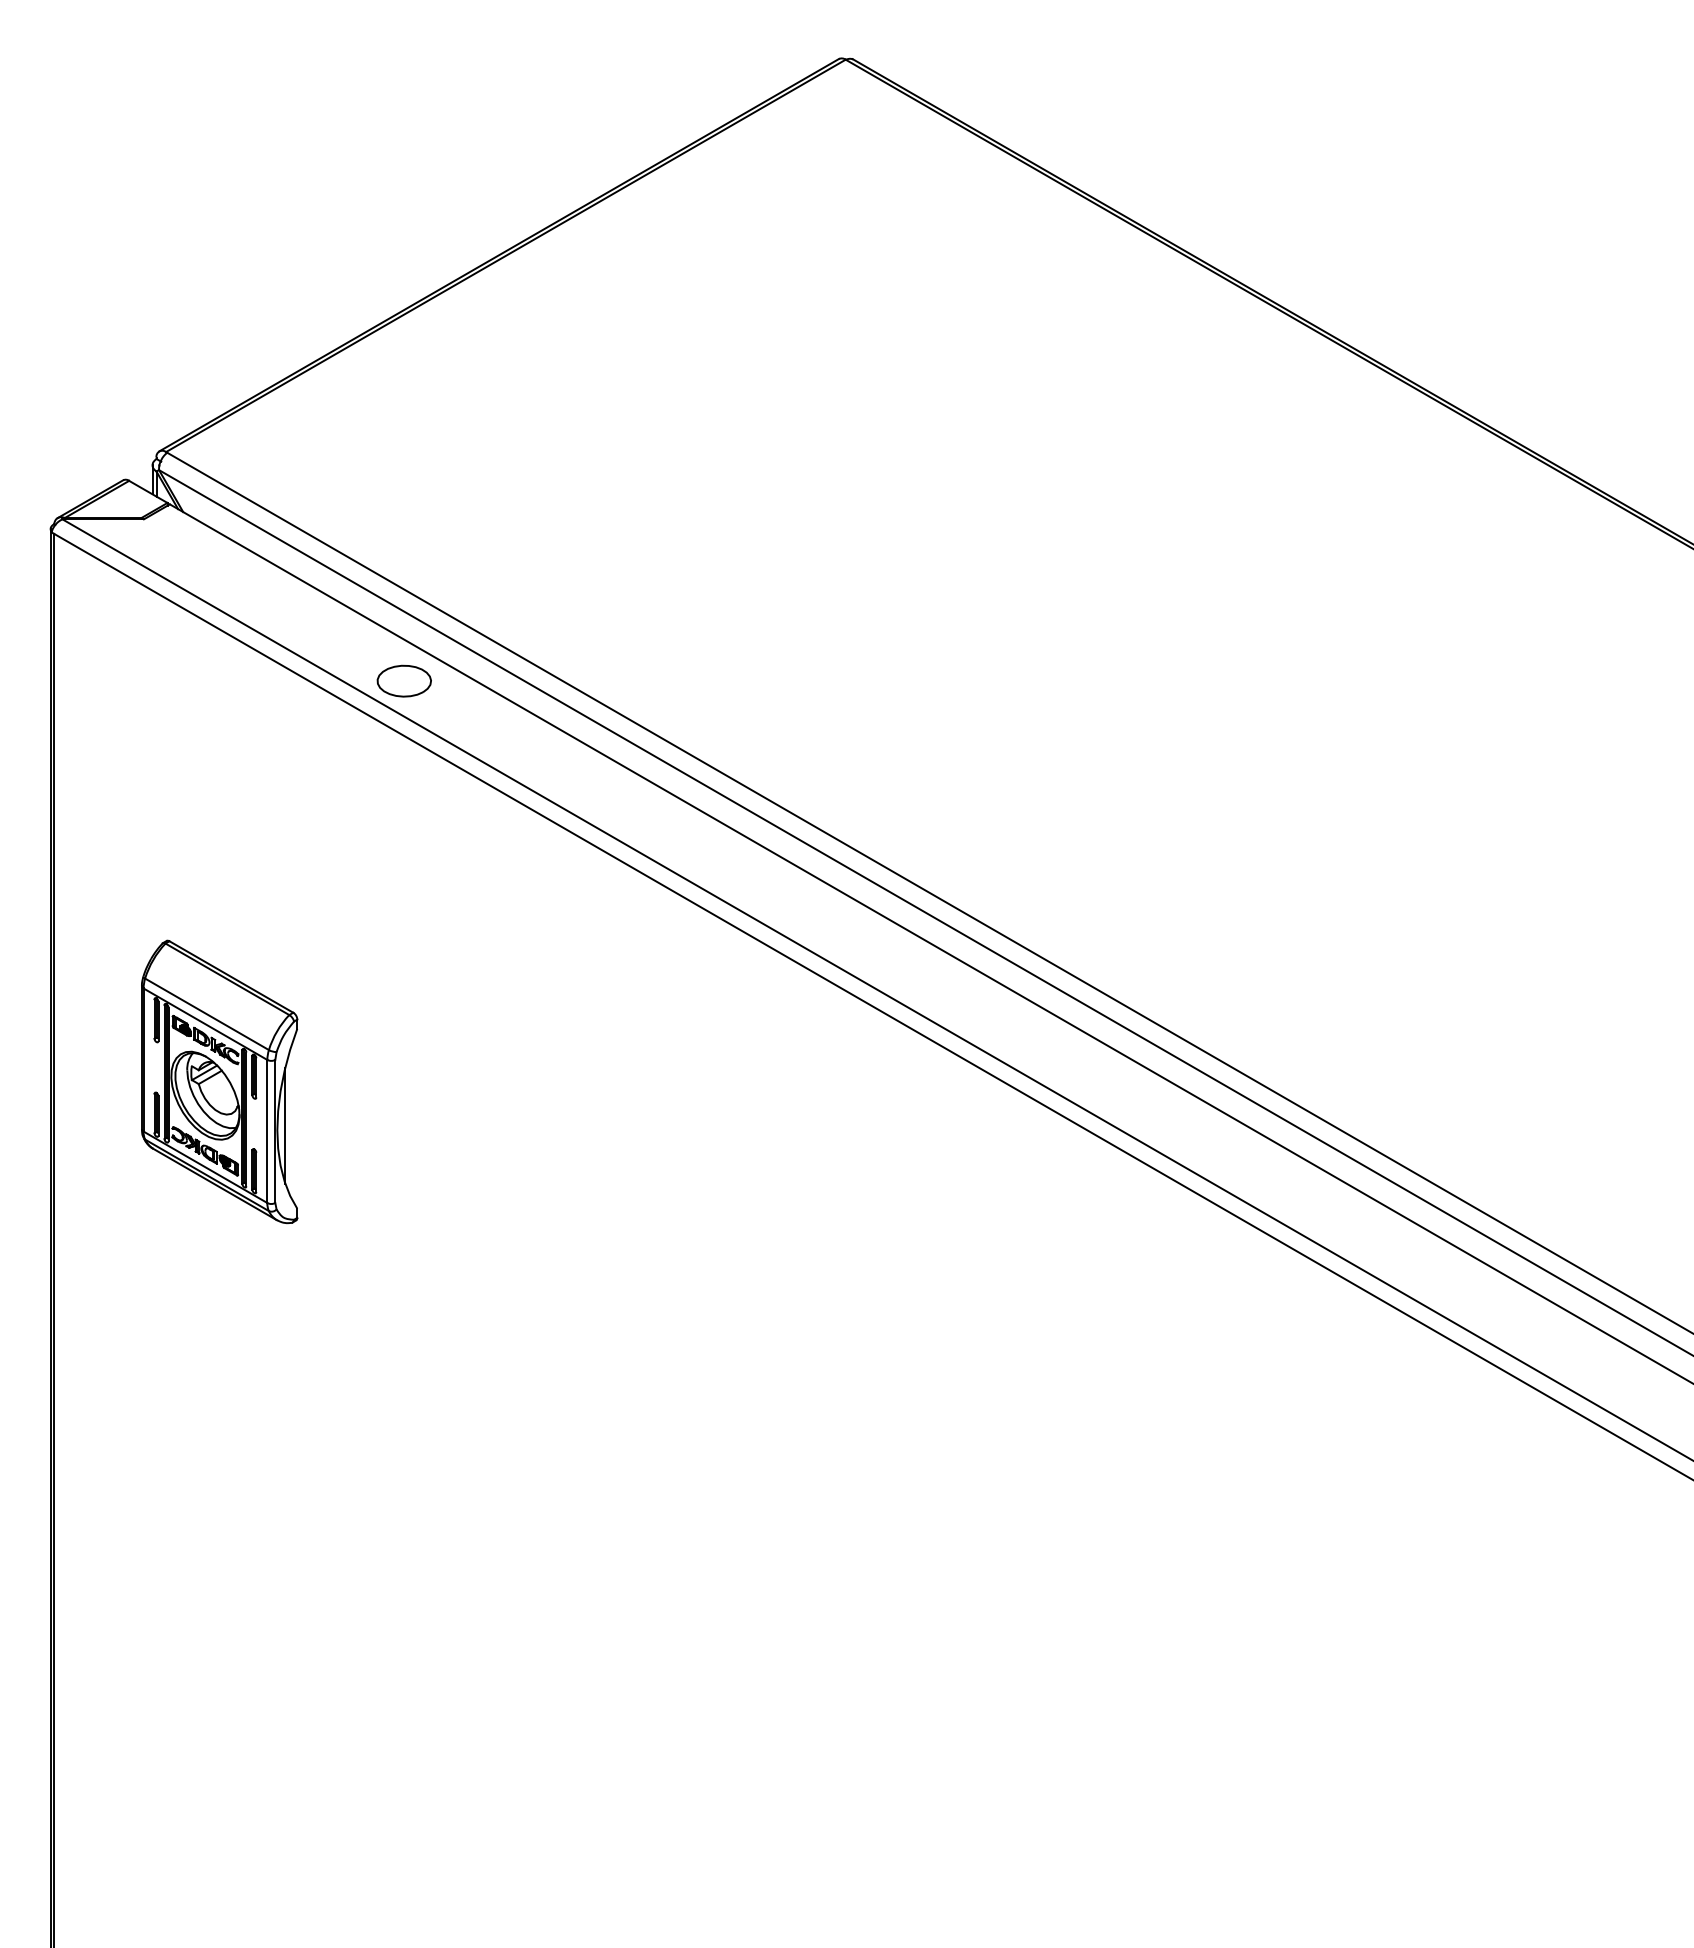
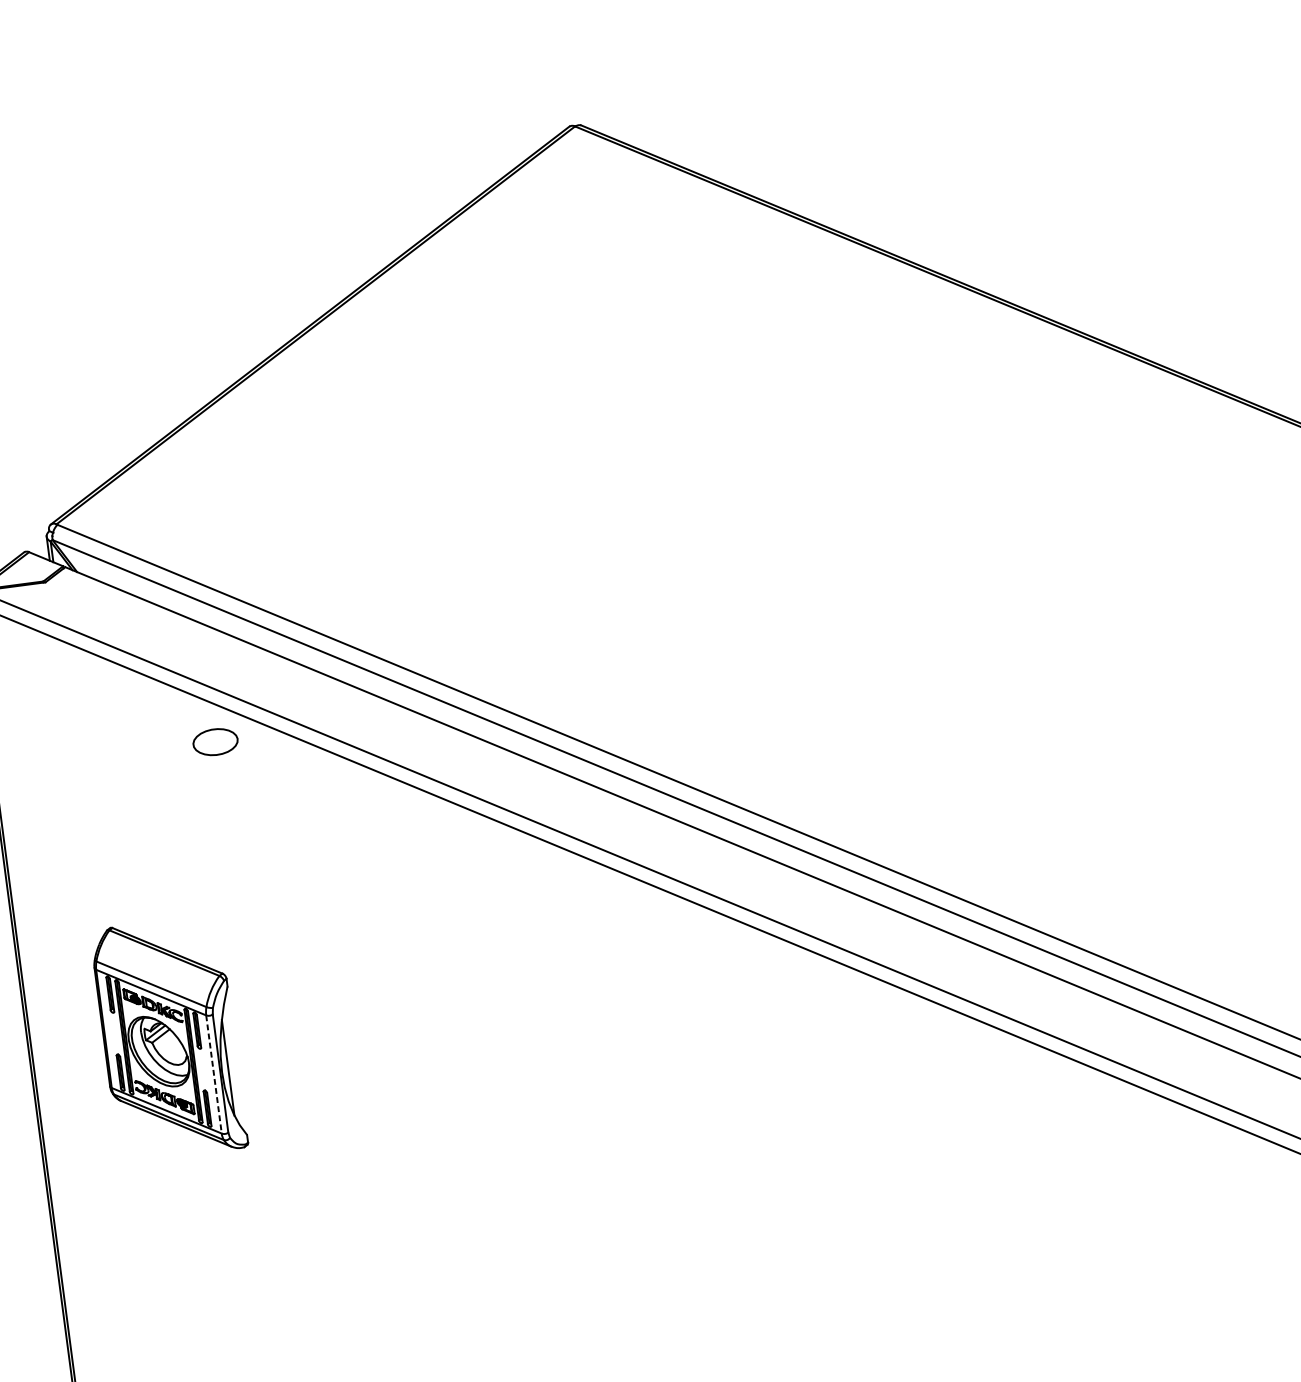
part: (403, 680) -> (214, 741), moved
line: (267, 1131) -> (214, 1074), solid -> dashed

